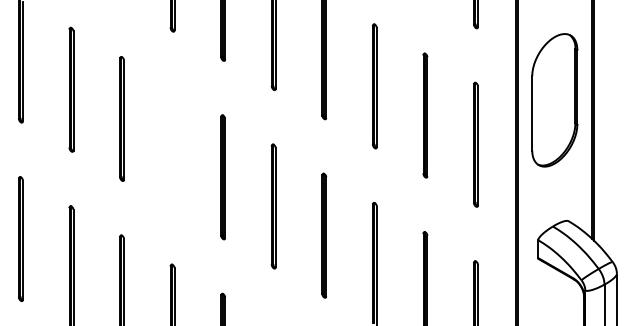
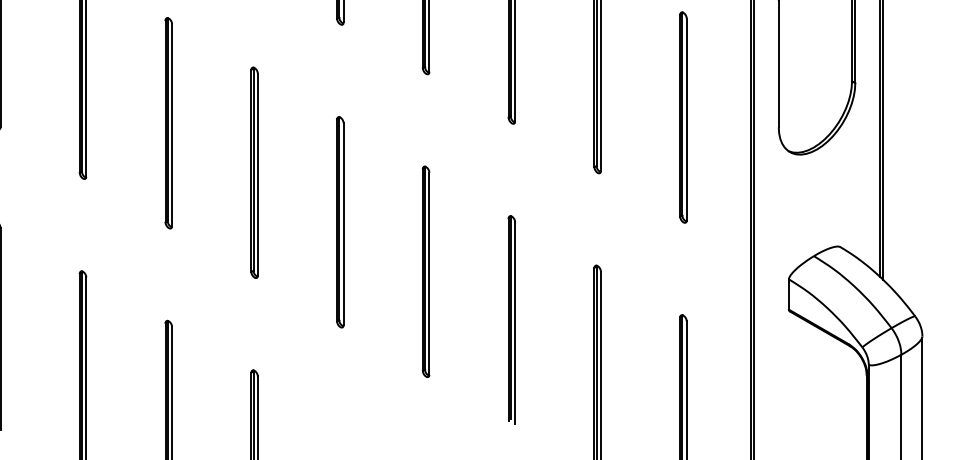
part: (172, 148) -> (168, 123), added

